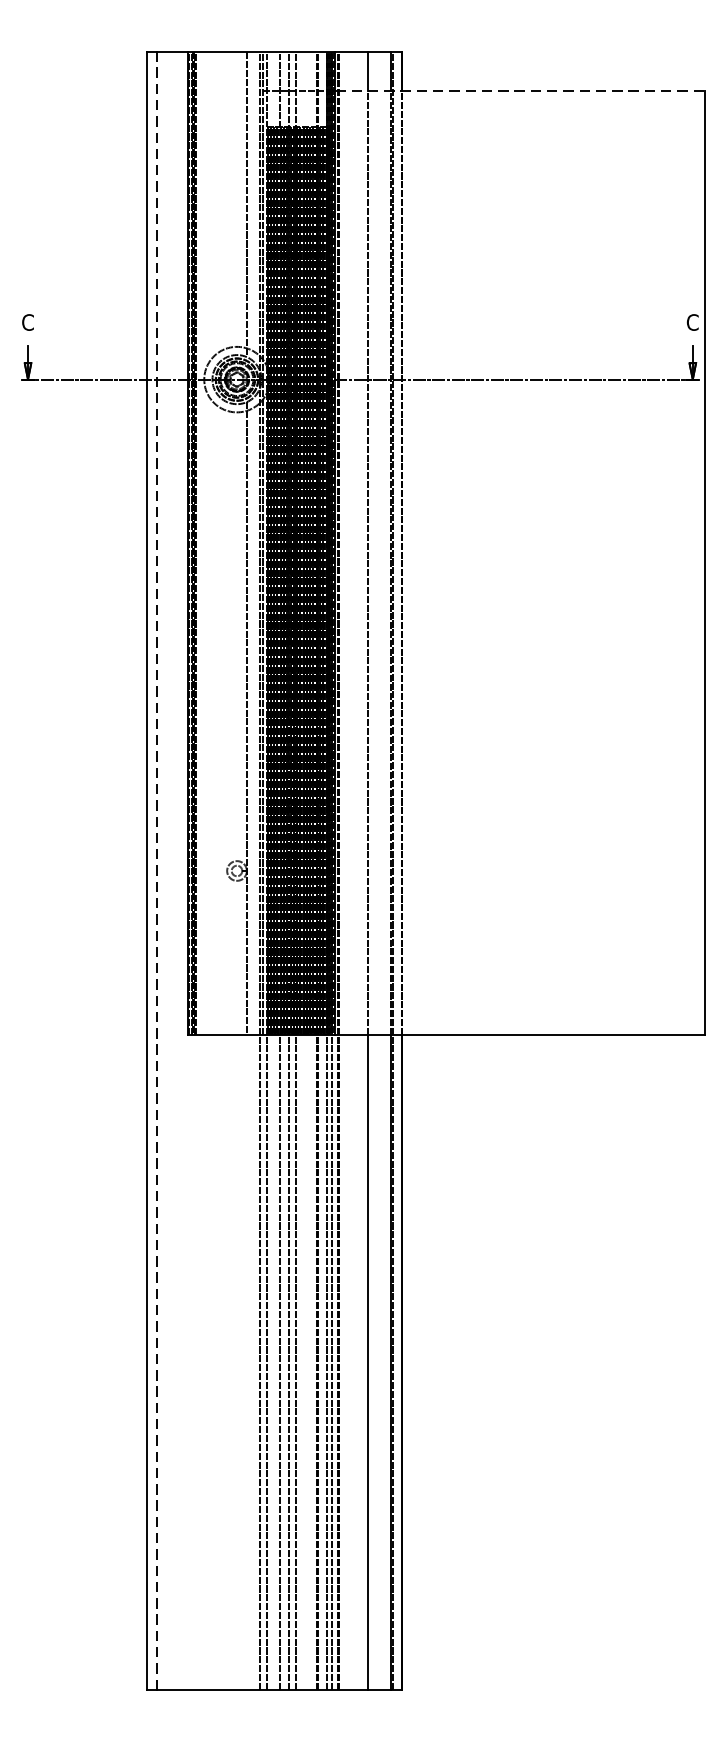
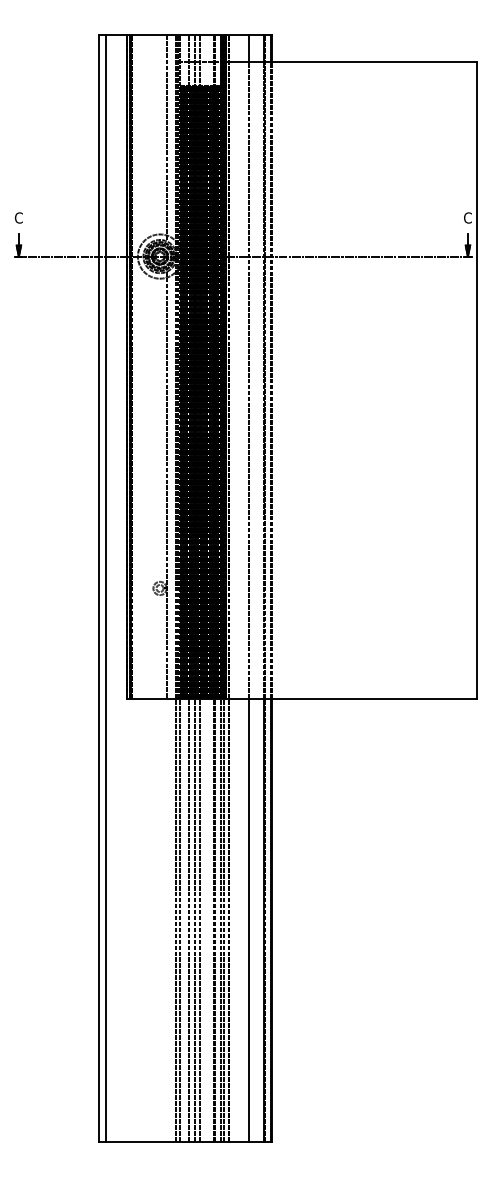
line: (520, 90) -> (351, 61), dashed -> solid
line: (156, 871) -> (105, 588), dashed -> solid

